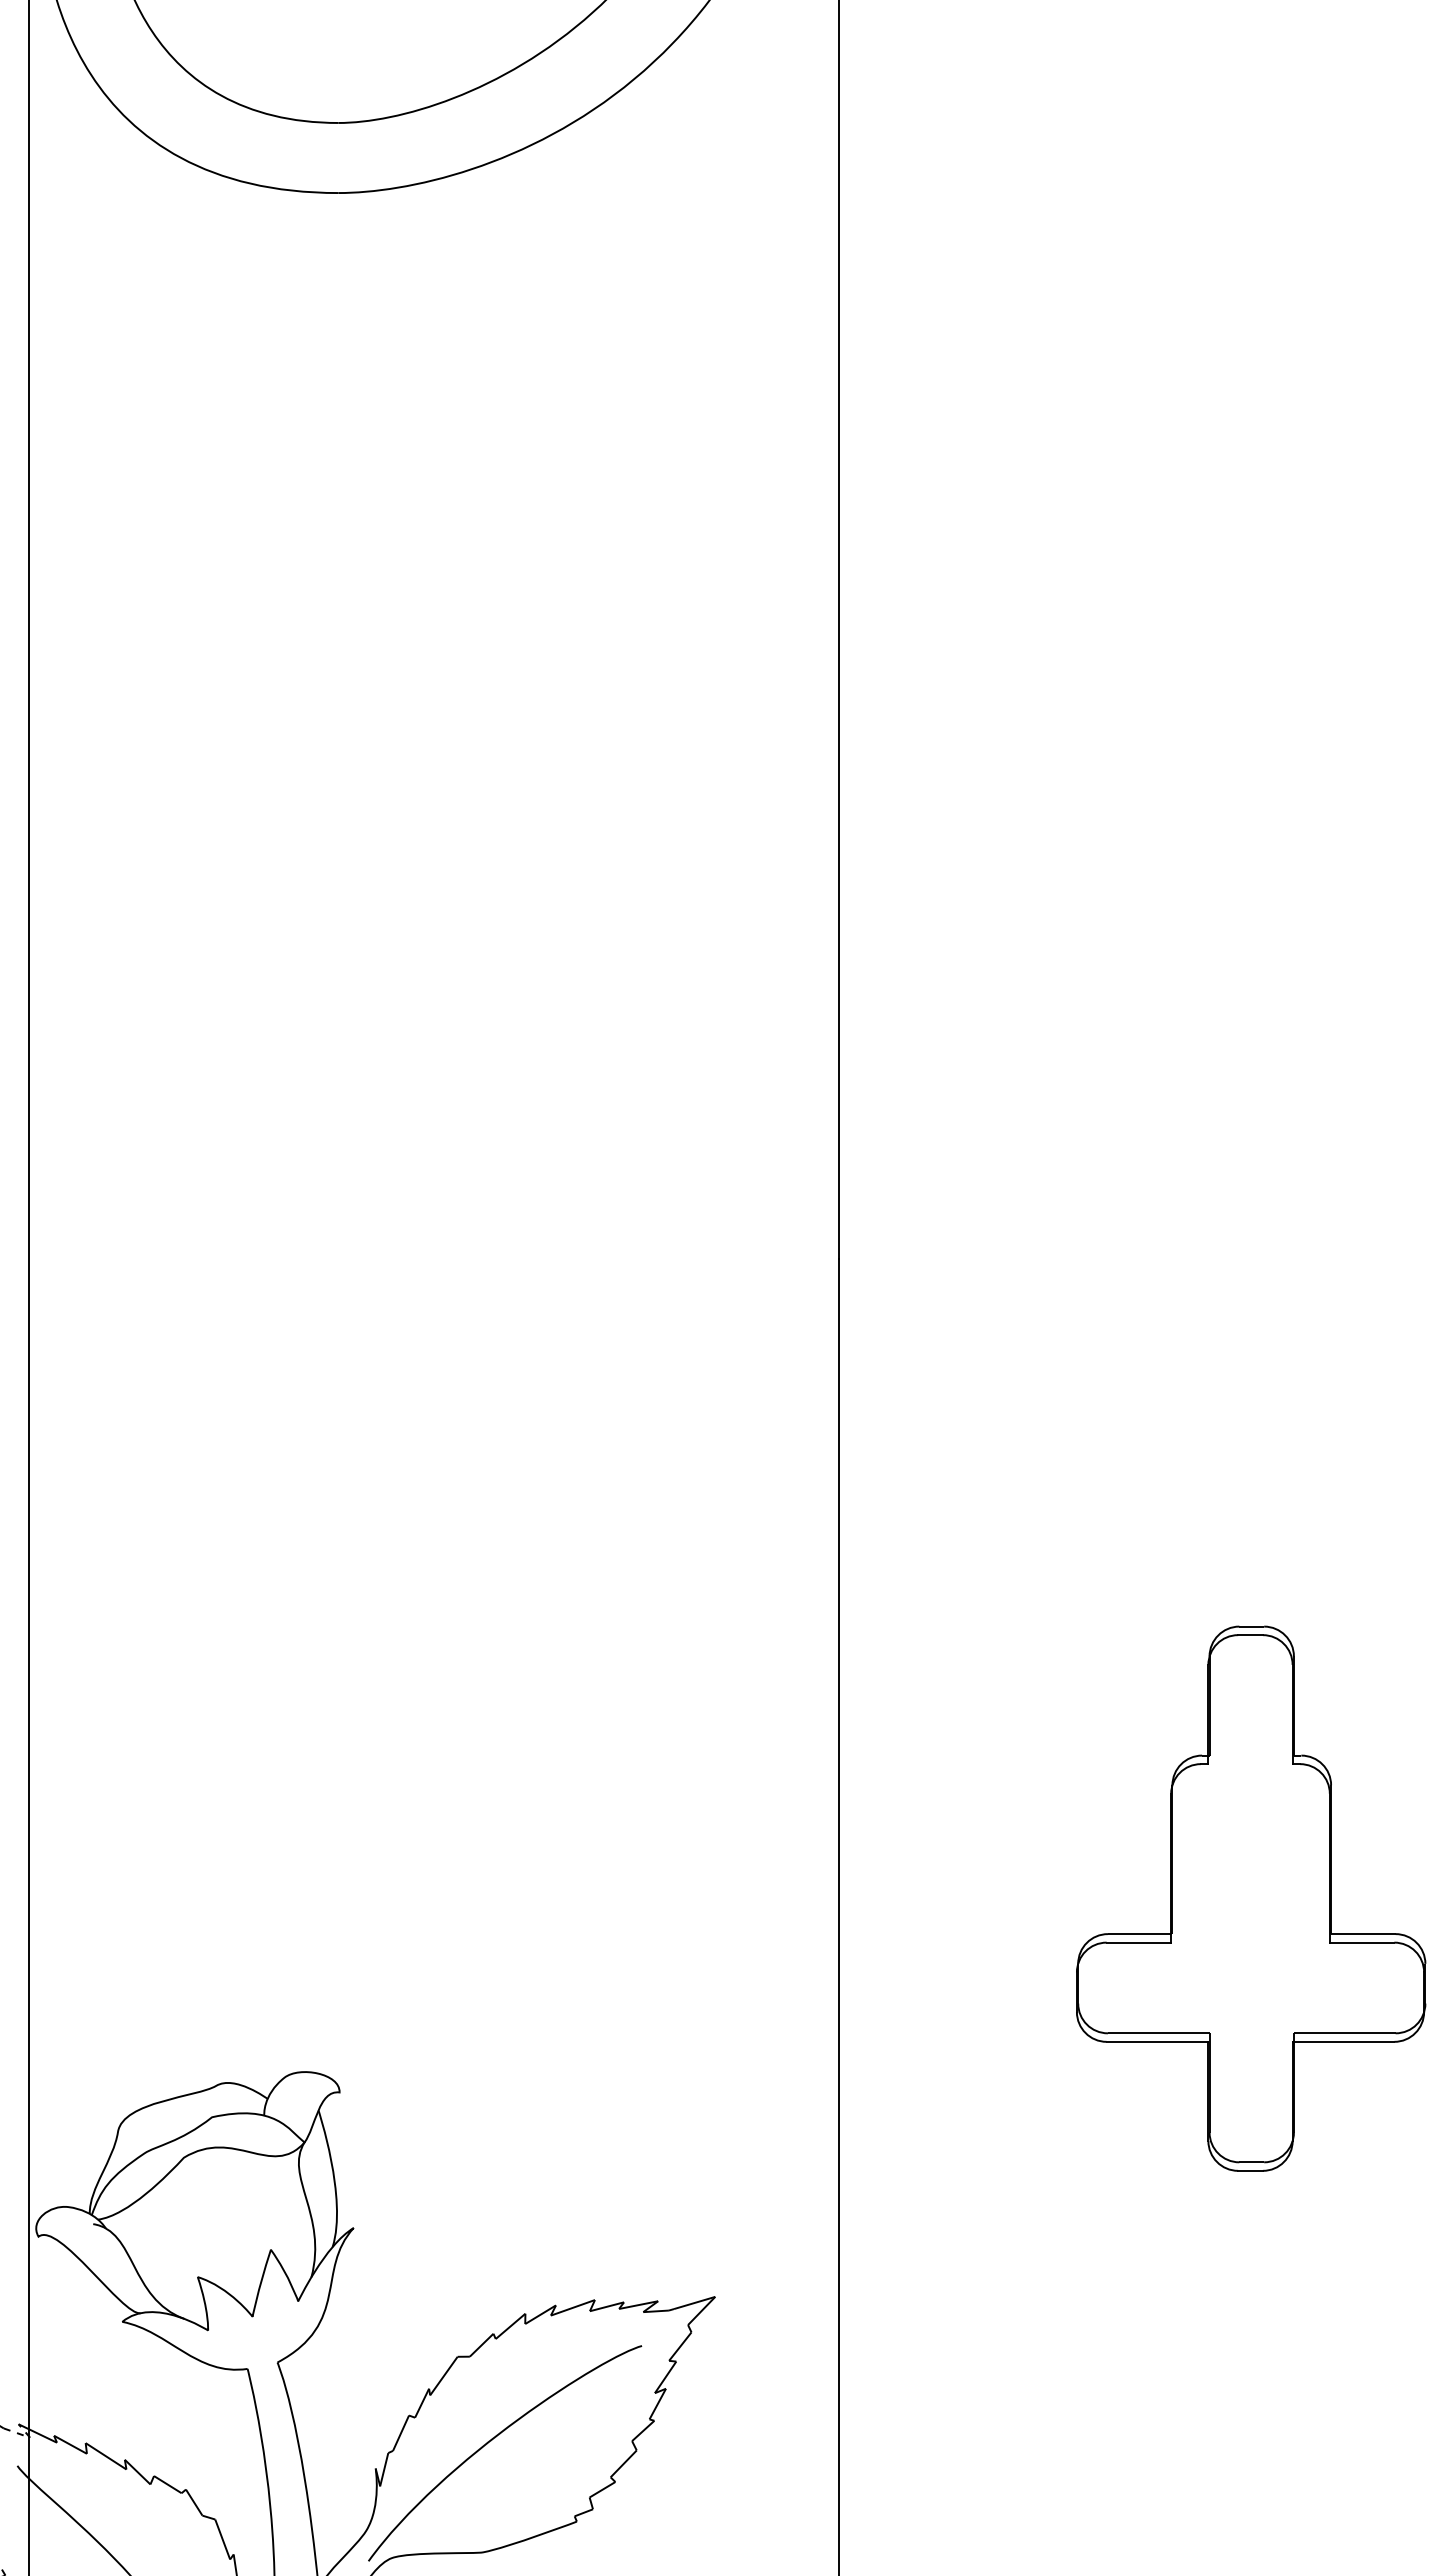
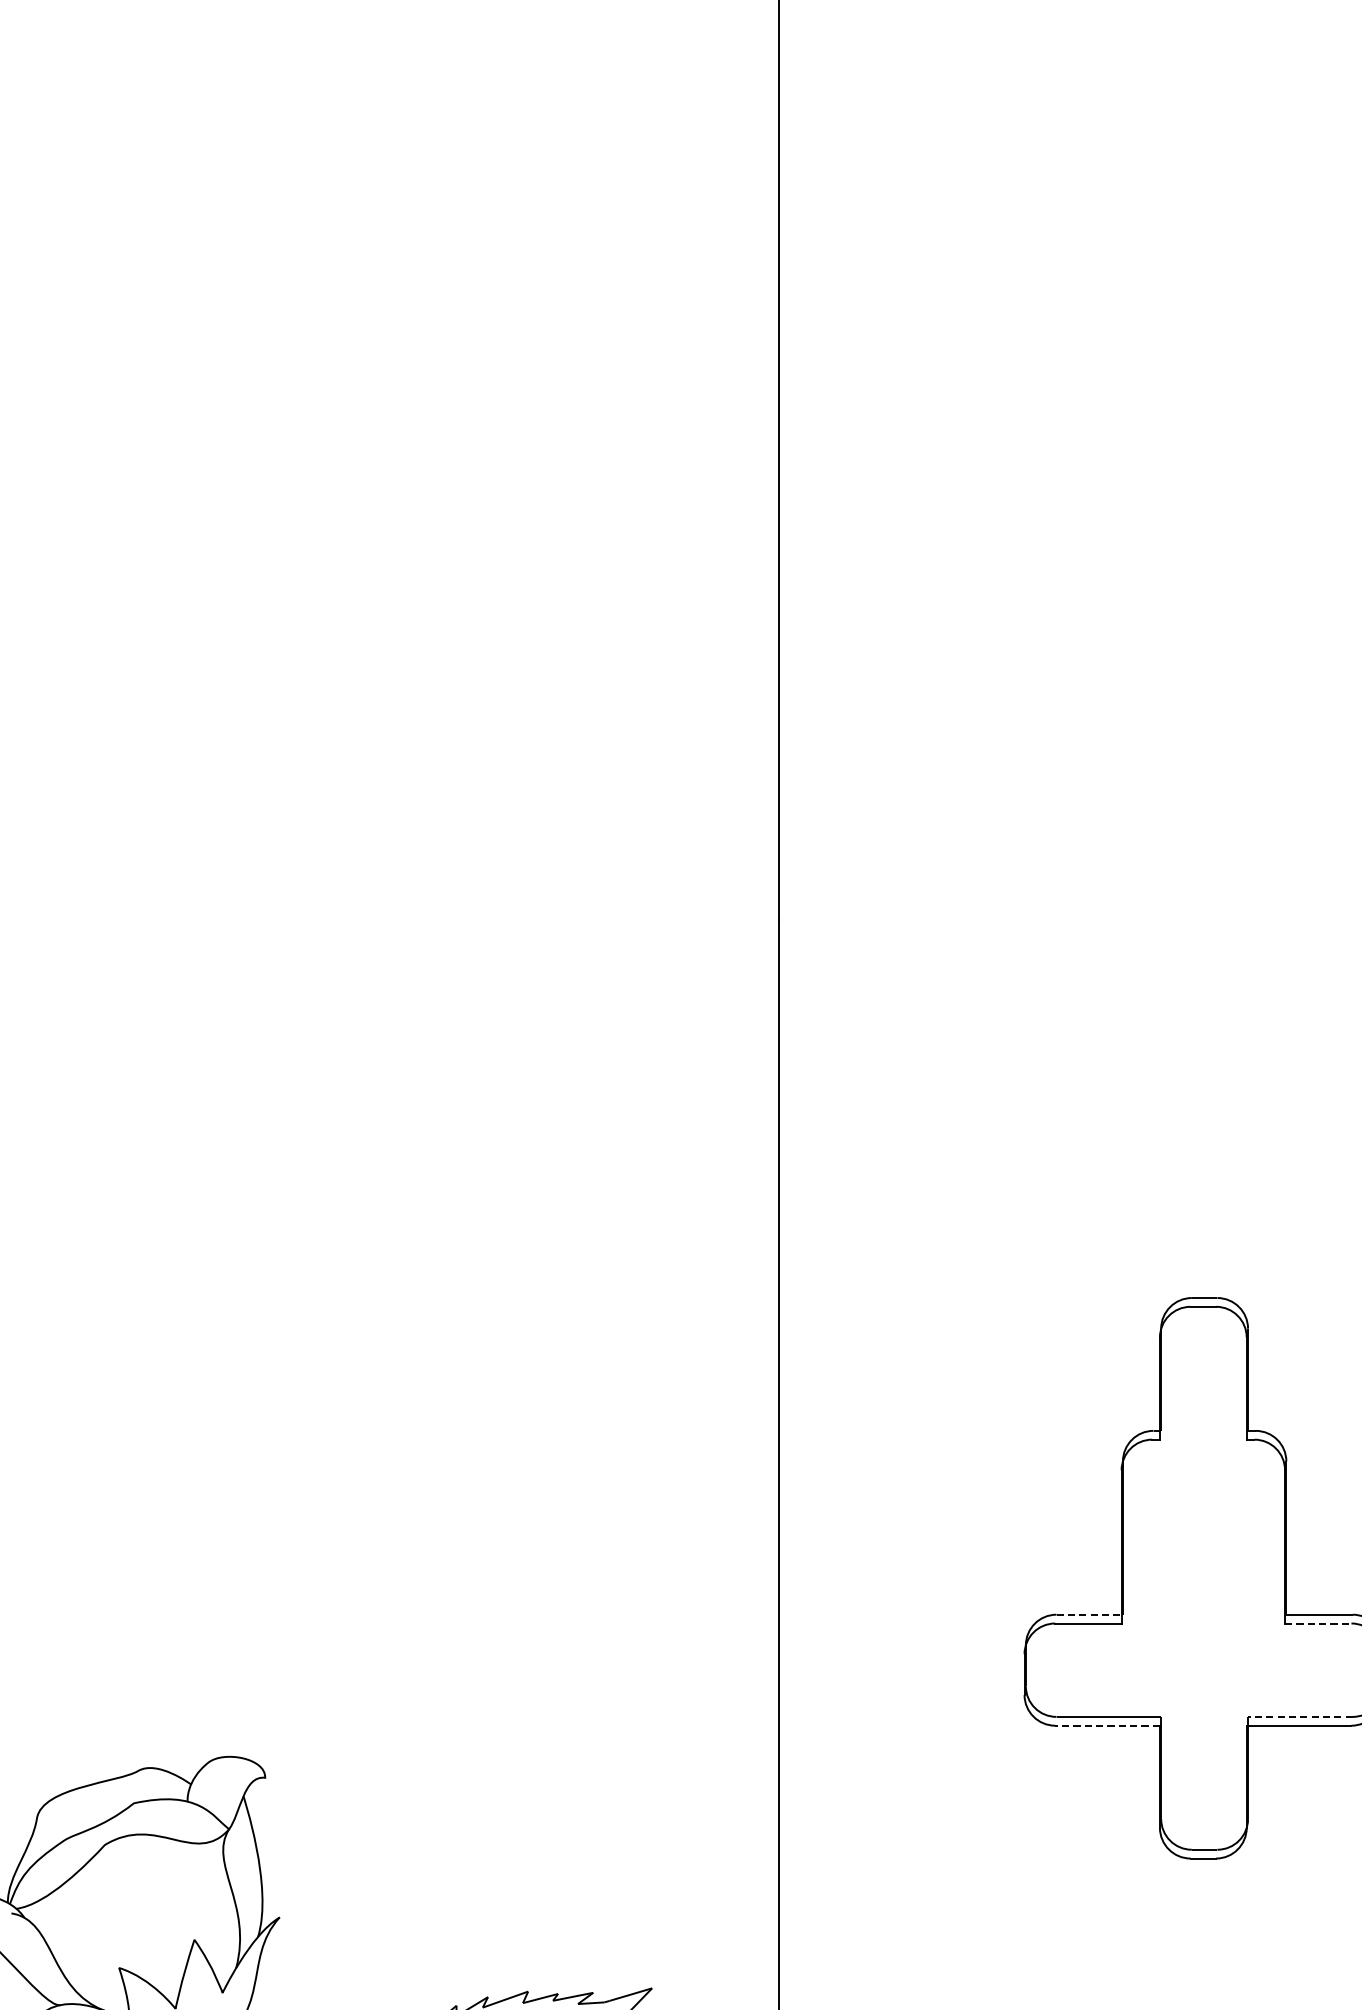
line: (1140, 1934) -> (1090, 1615), solid -> dashed
line: (1362, 1942) -> (1318, 1623), solid -> dashed
line: (1344, 2033) -> (1300, 1717), solid -> dashed
line: (1157, 2041) -> (1107, 1725), solid -> dashed

